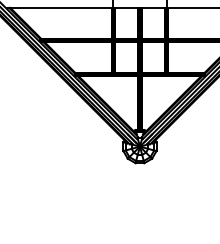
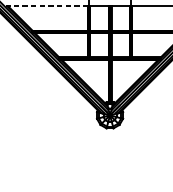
line: (59, 7) -> (46, 6), solid -> dashed

